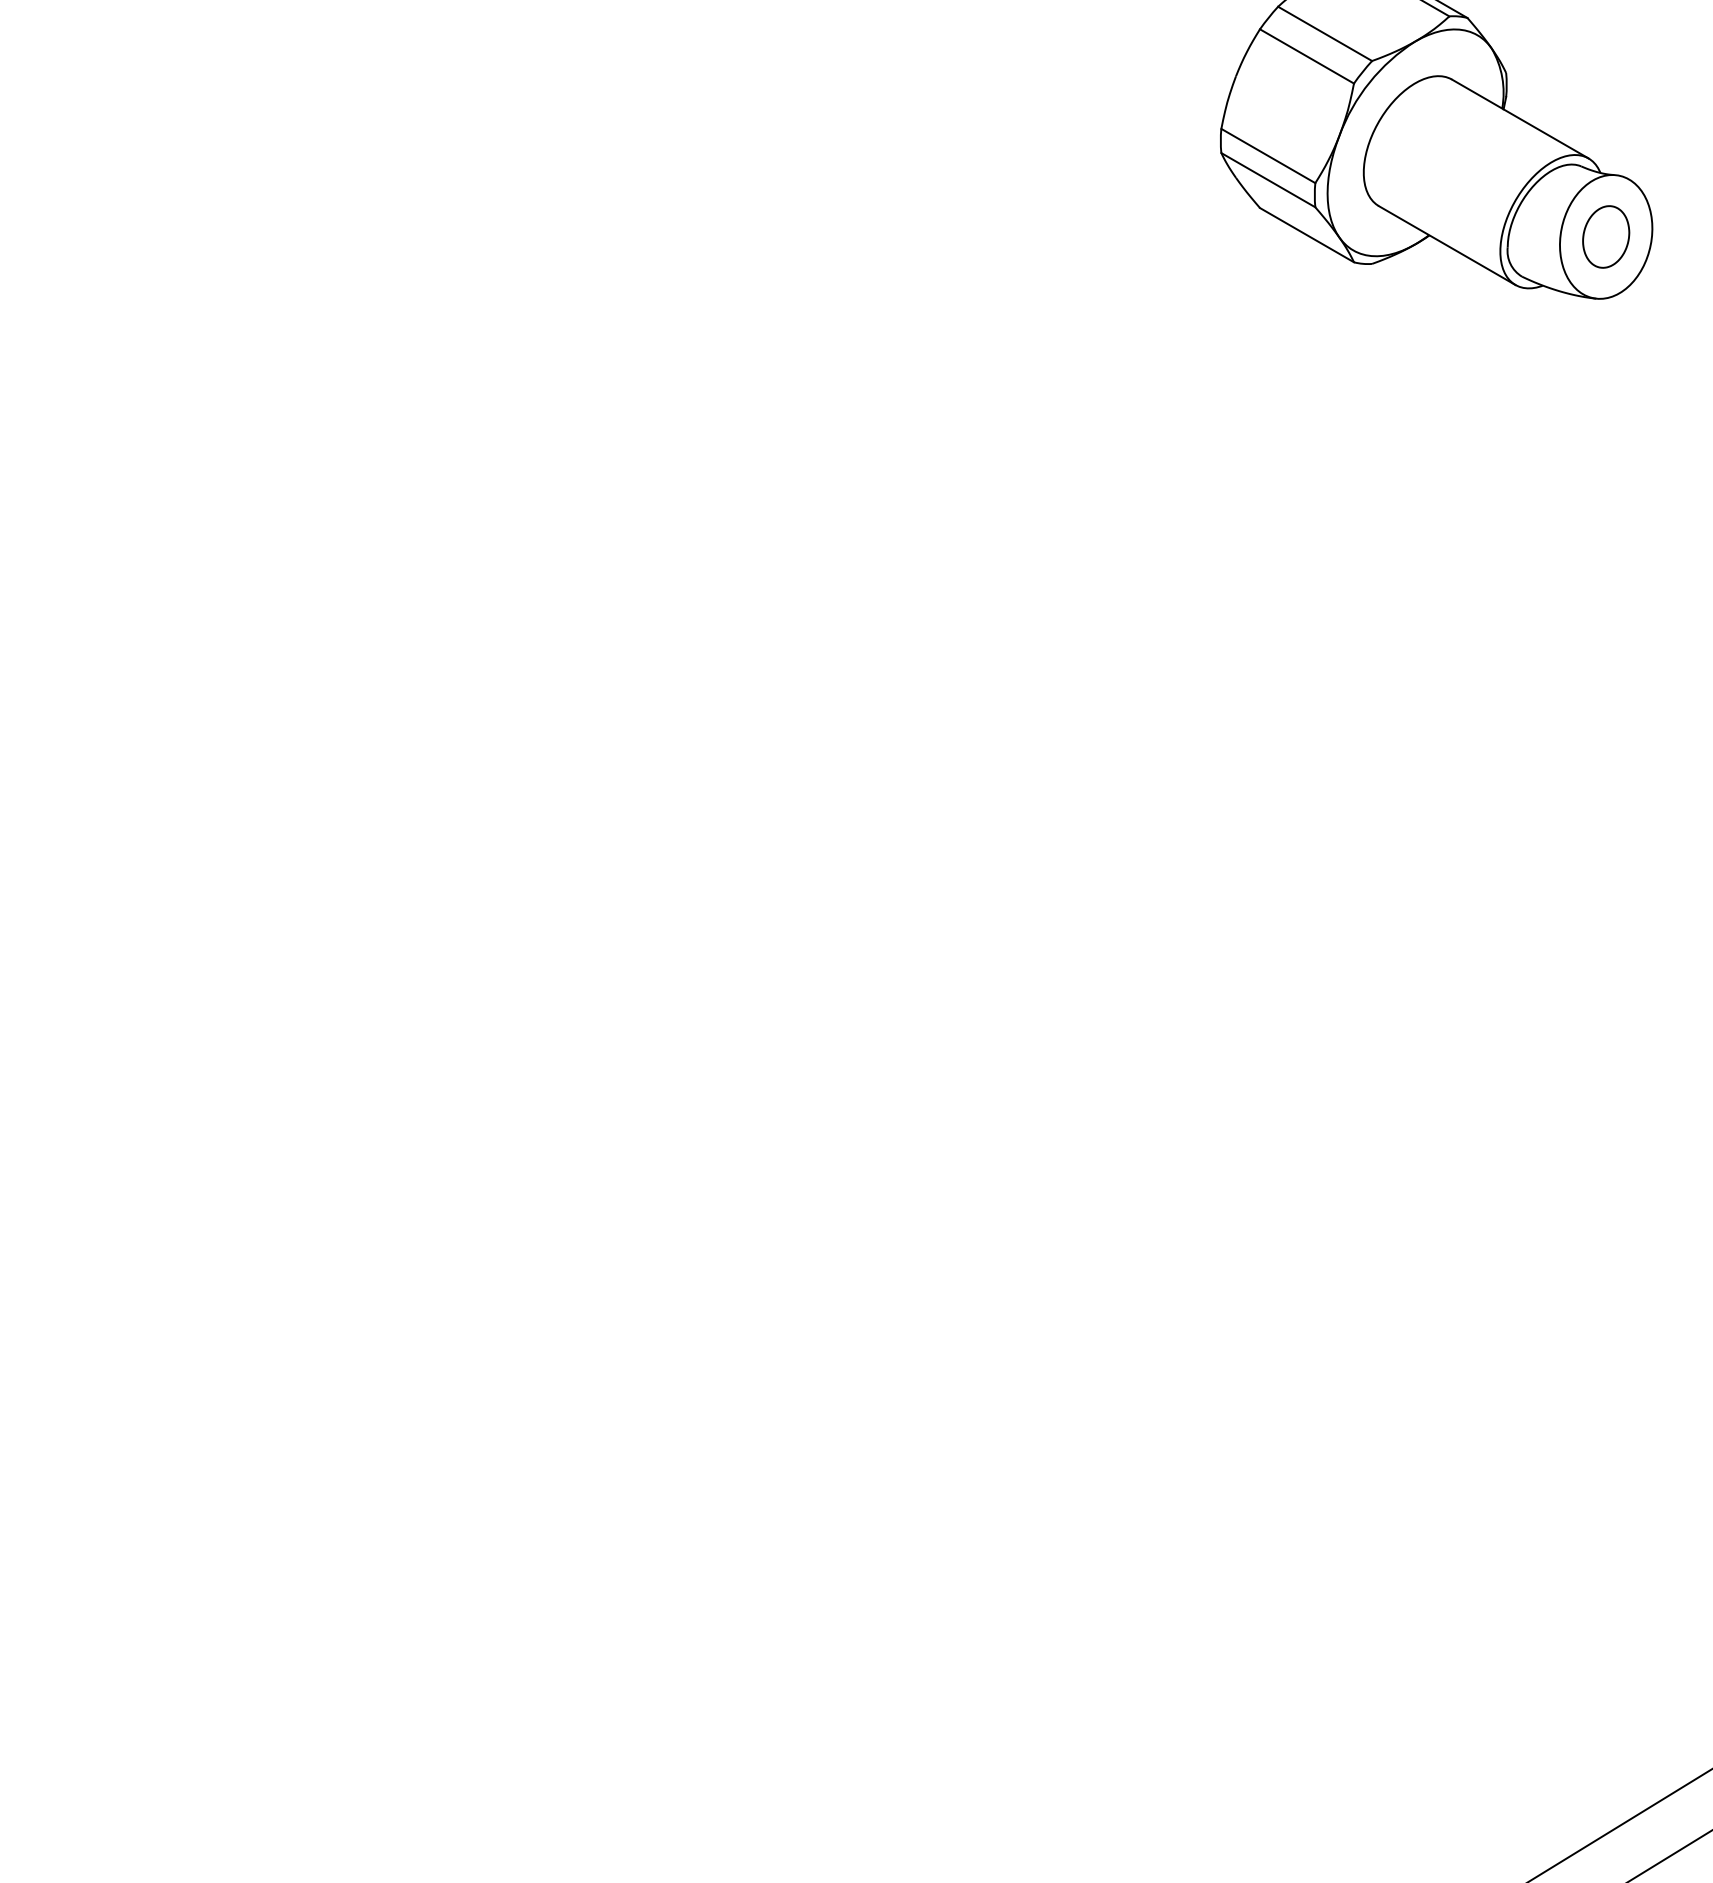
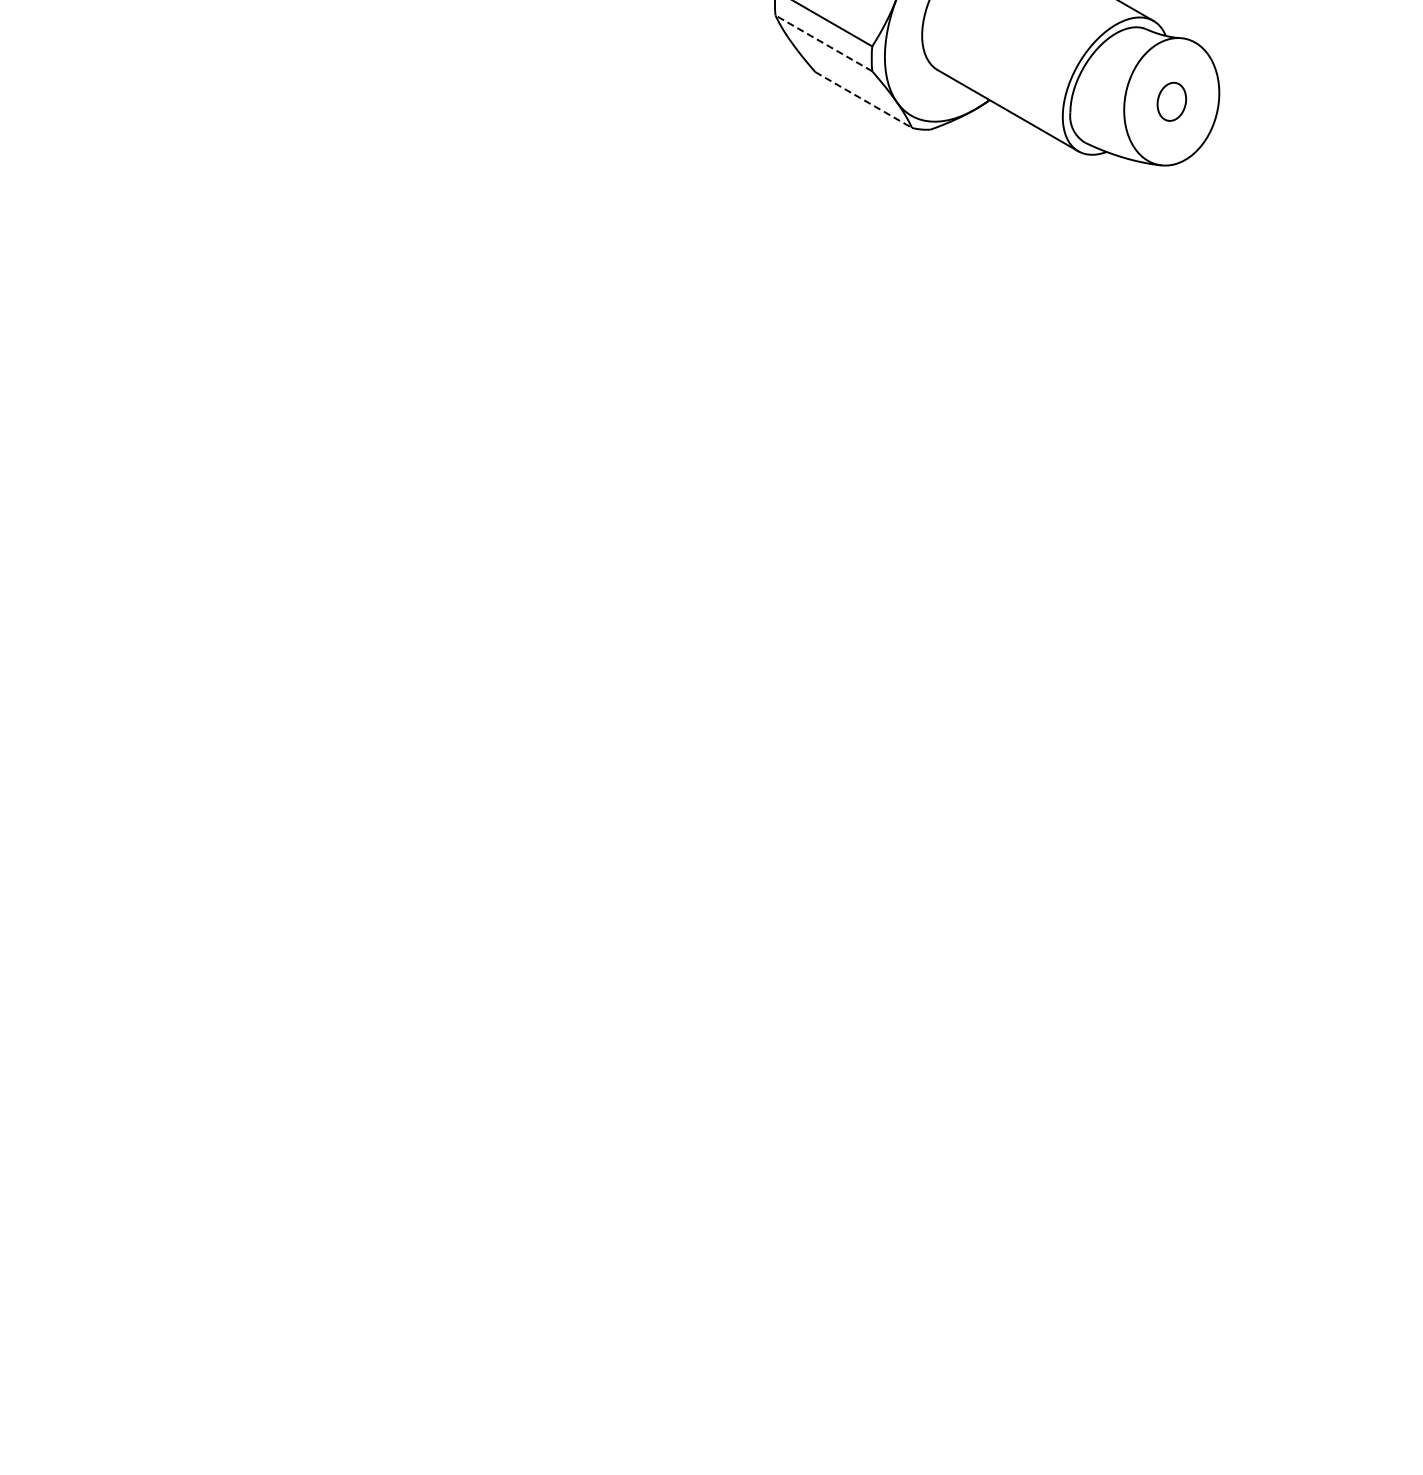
line: (1267, 179) -> (823, 42), solid -> dashed
line: (1307, 235) -> (864, 100), solid -> dashed
part: (1606, 236) -> (1172, 101), size x0.6

